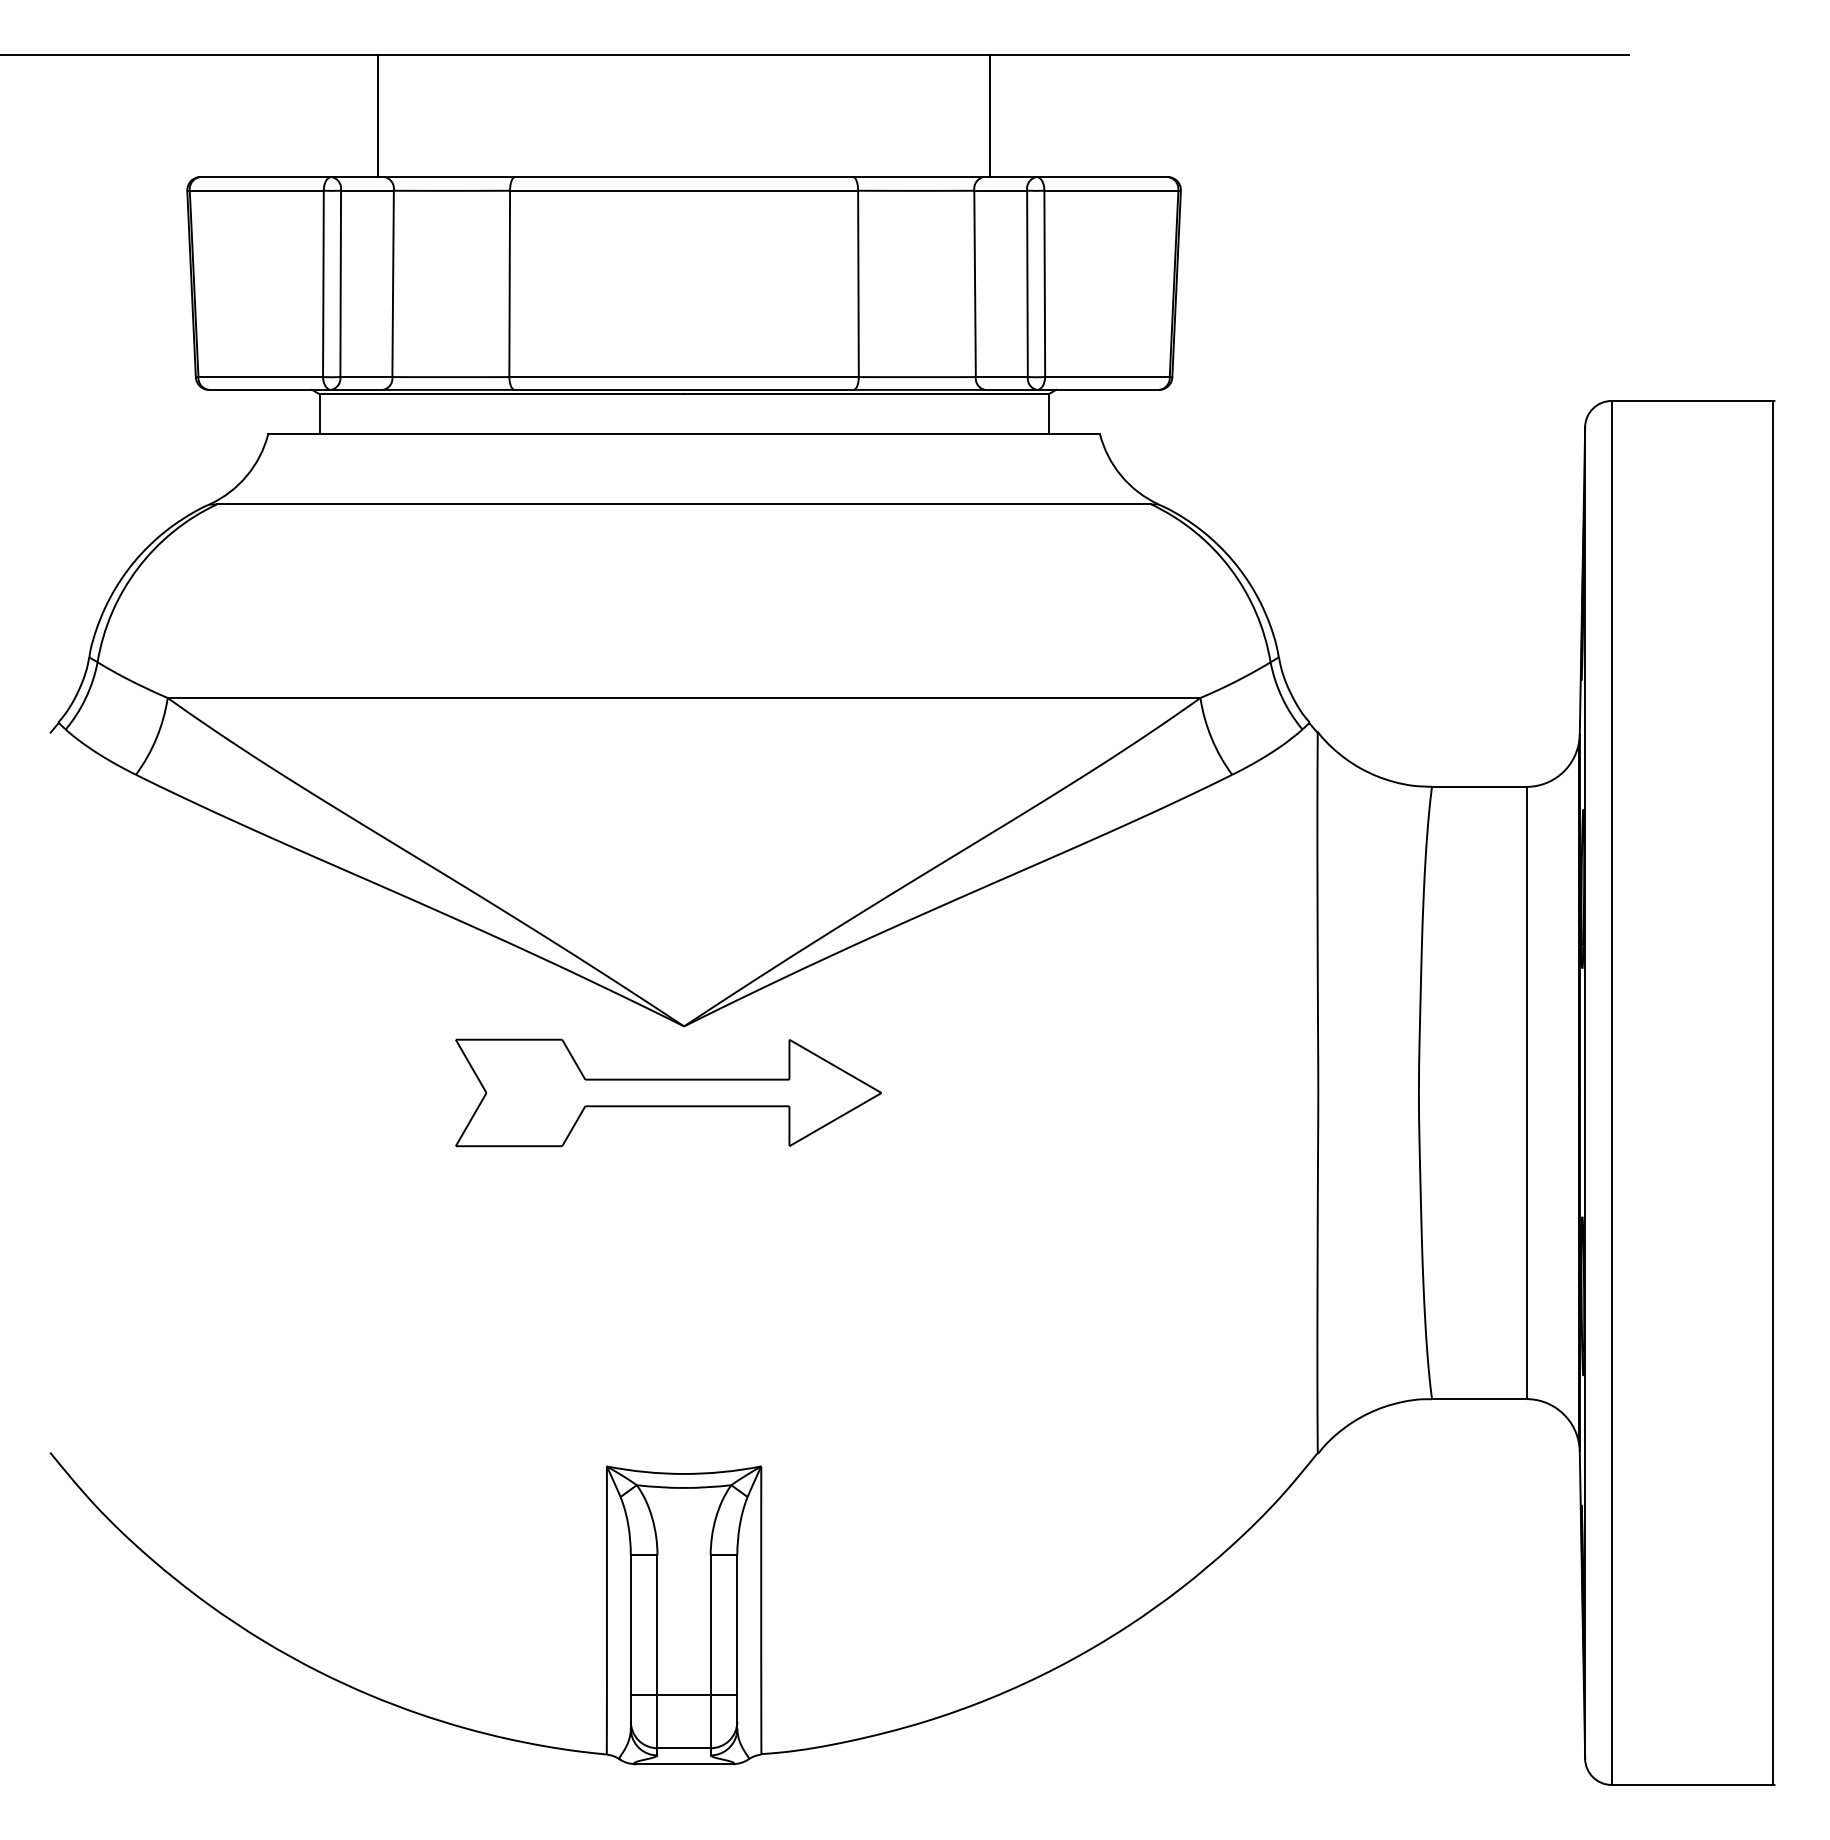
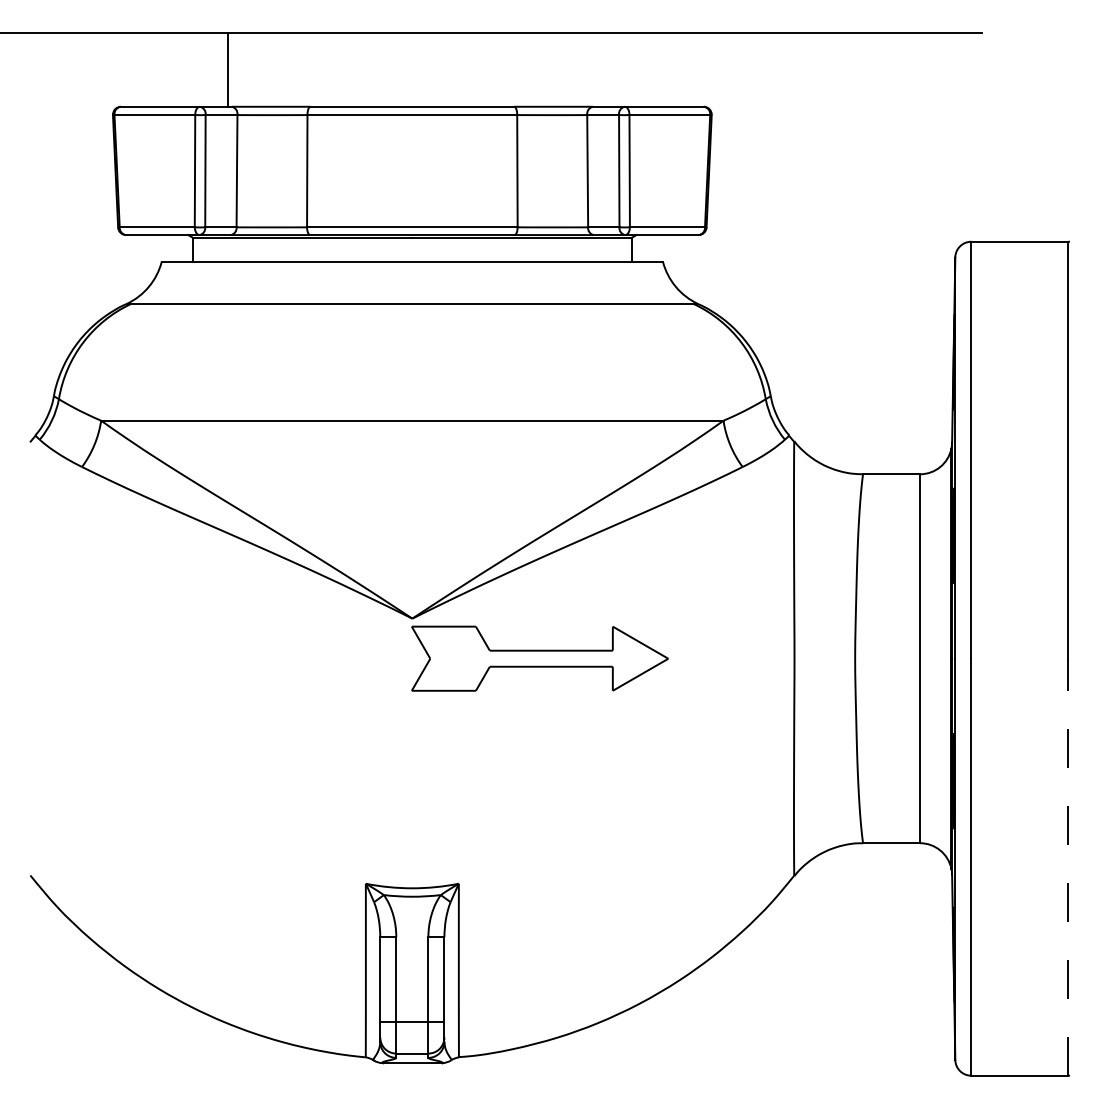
line: (989, 115) -> (596, 69), removed
part: (667, 1092) -> (539, 658), moved
line: (1772, 1437) -> (1068, 866), solid -> dashed

